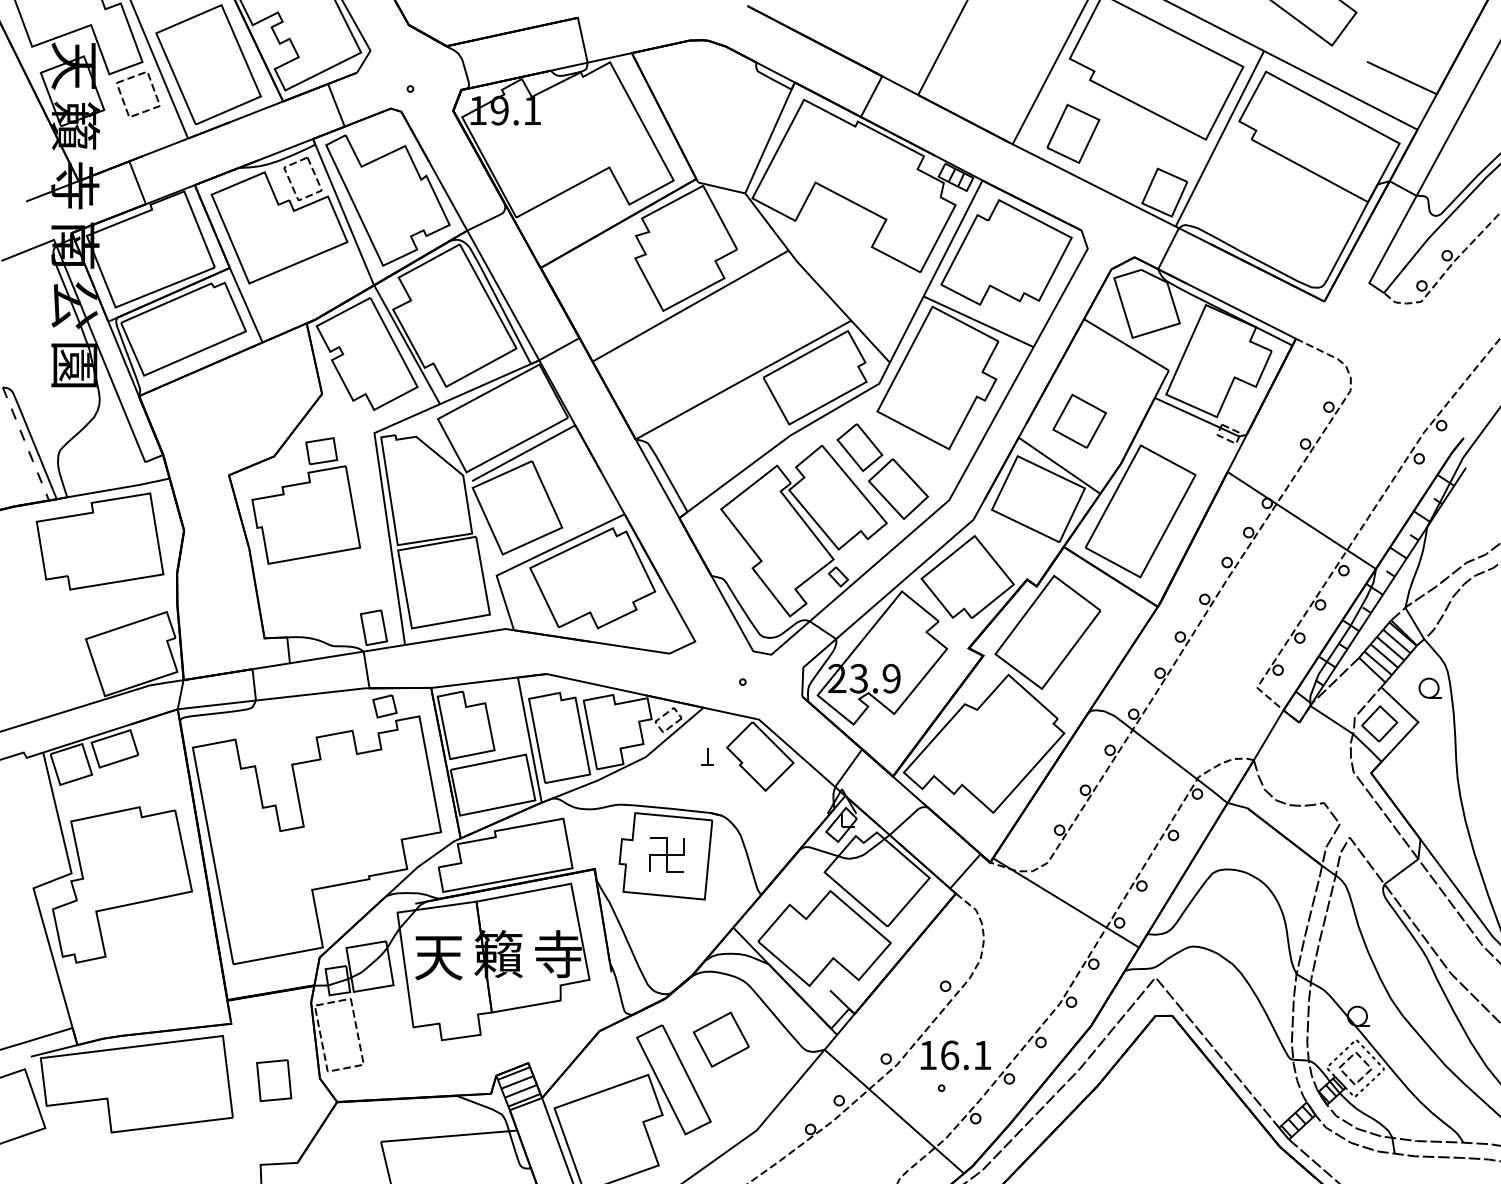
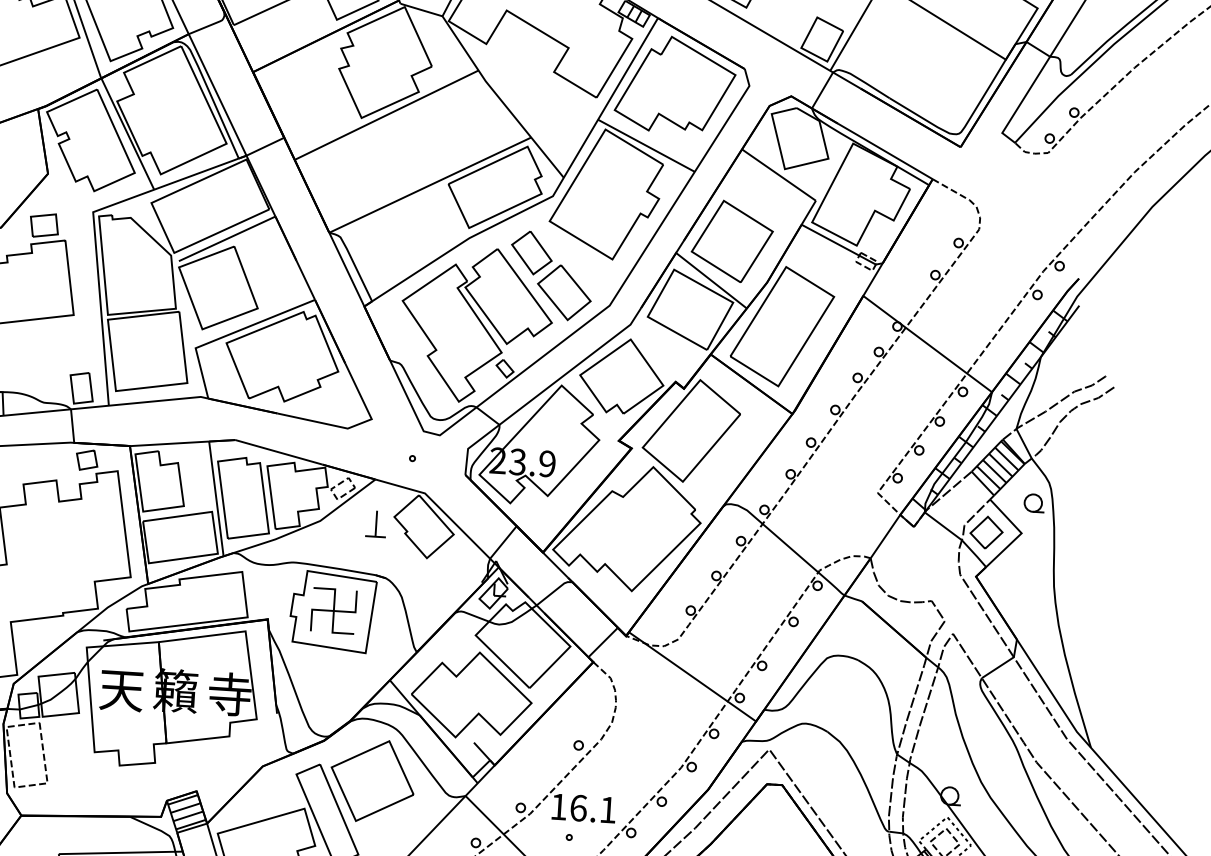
part: (1079, 421) -> (732, 241), size x1.67
part: (707, 756) -> (376, 523), size x1.67
part: (666, 854) -> (333, 610), size x1.43
part: (721, 1039) -> (372, 780), size x1.67

